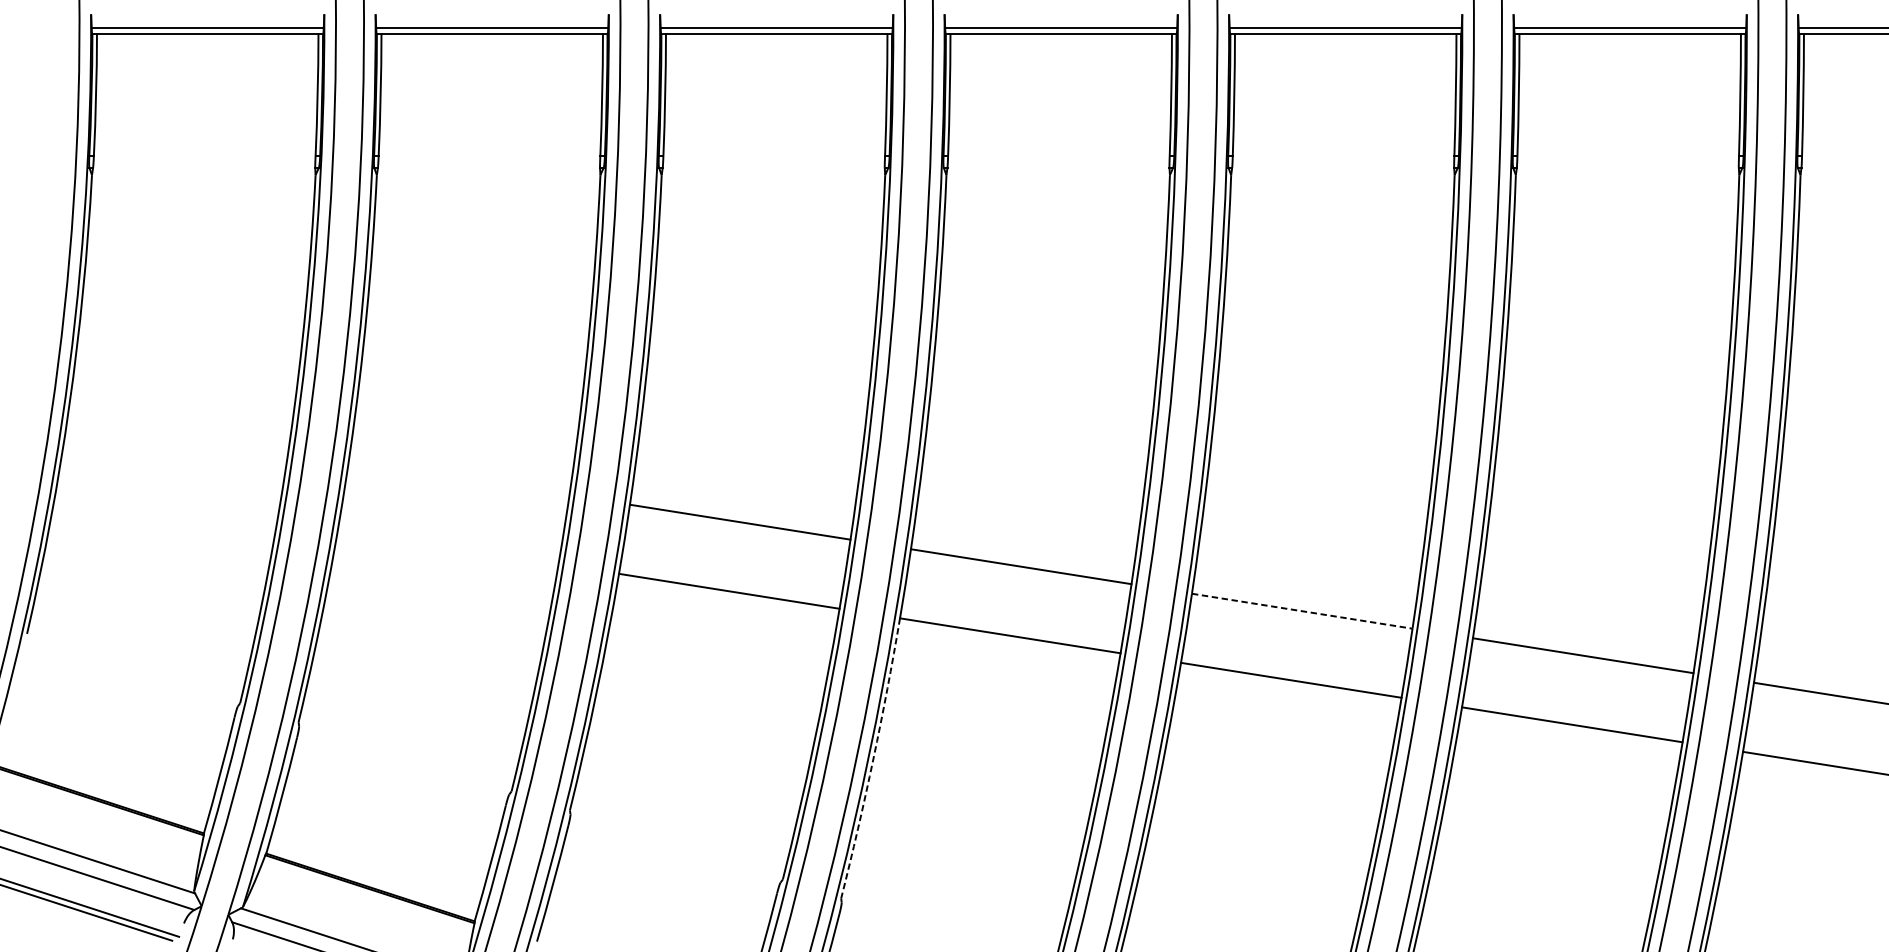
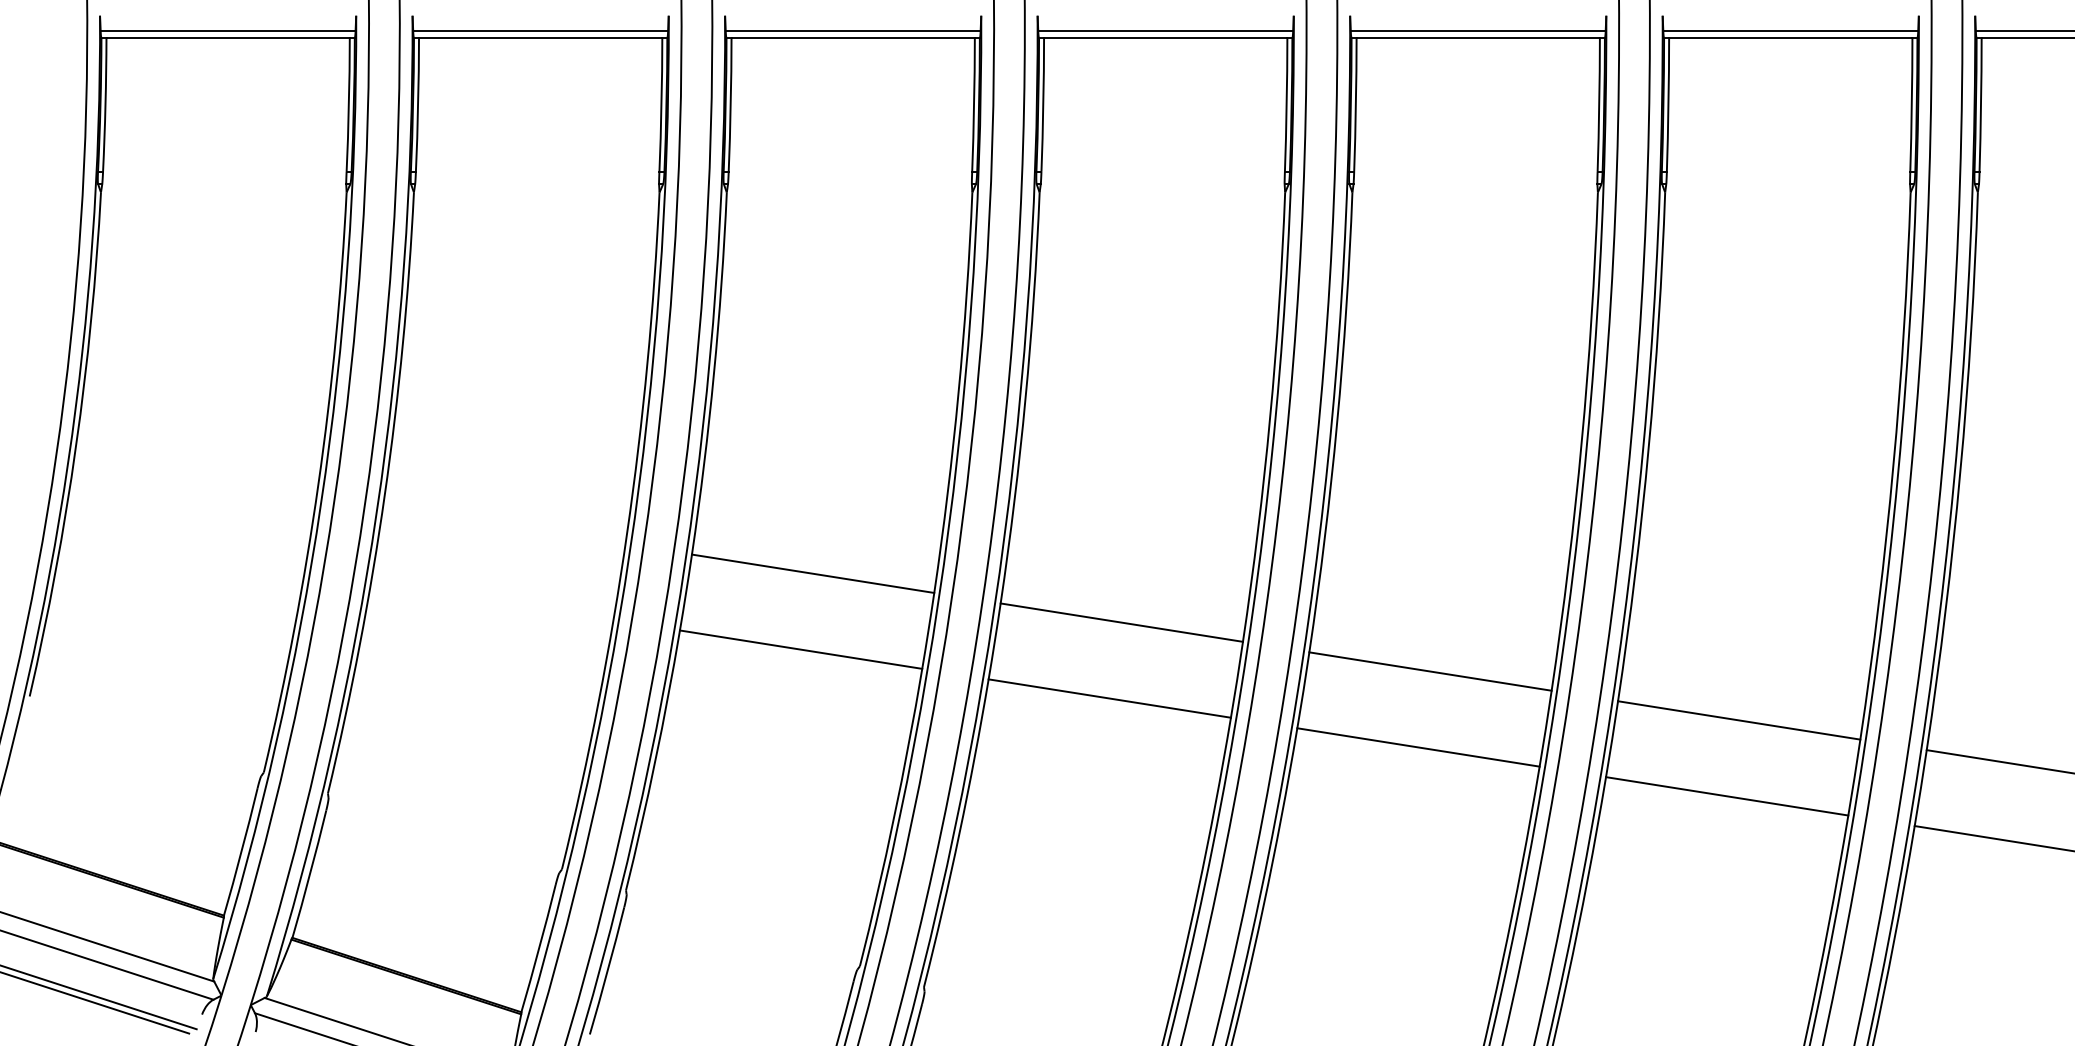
line: (1302, 611) -> (1430, 671), dashed -> solid
arc: (873, 758) -> (959, 833), dashed -> solid

